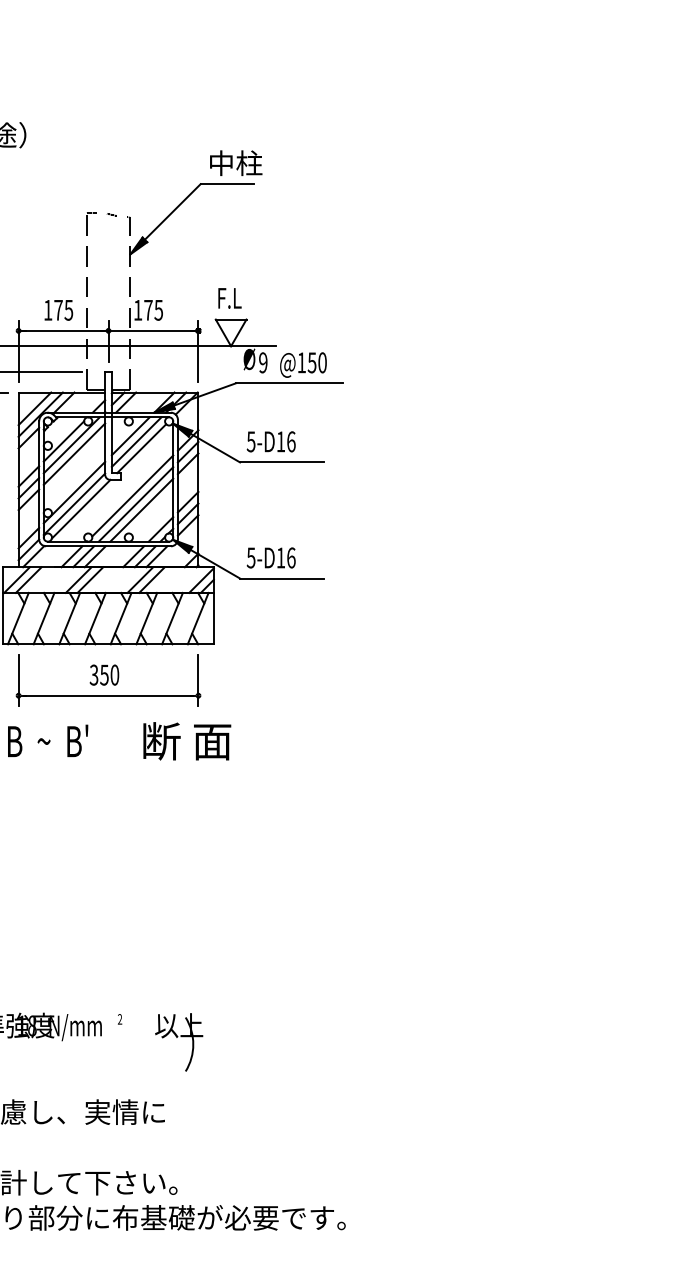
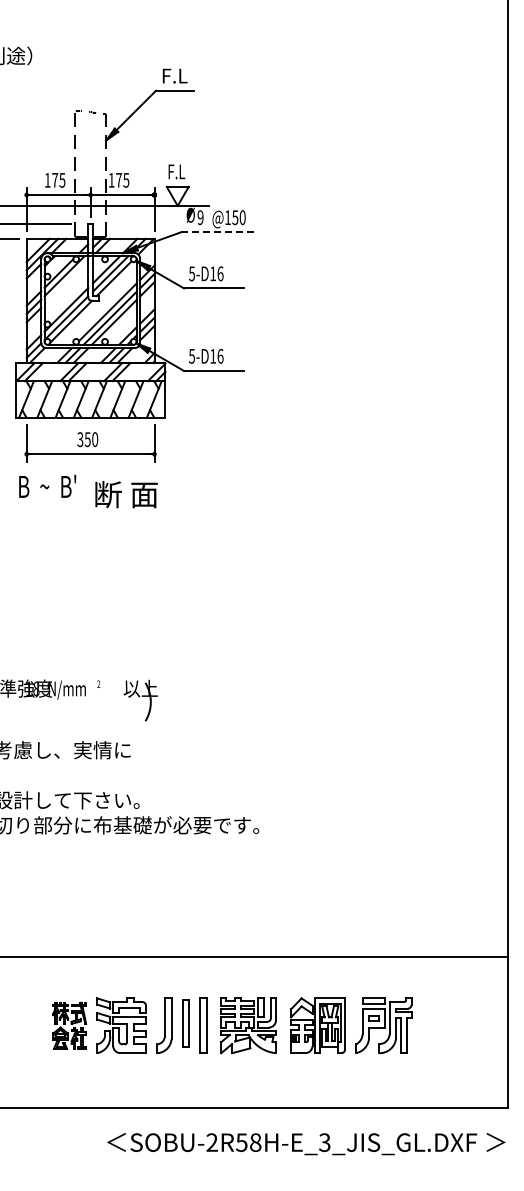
text: (235, 162) -> (180, 75), 中柱 -> F.L
line: (289, 383) -> (219, 232), solid -> dashed
line: (74, 454) -> (66, 282), removed
text: (187, 741) -> (126, 494), moved

